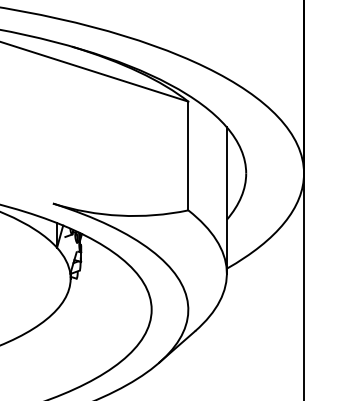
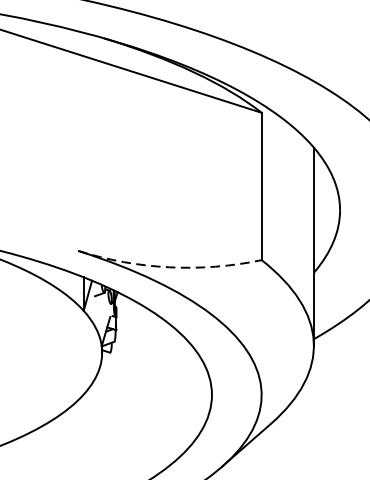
arc: (120, 215) -> (169, 267), solid -> dashed

